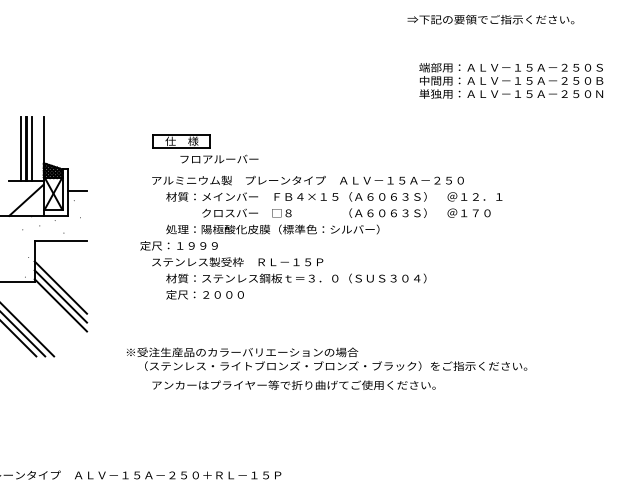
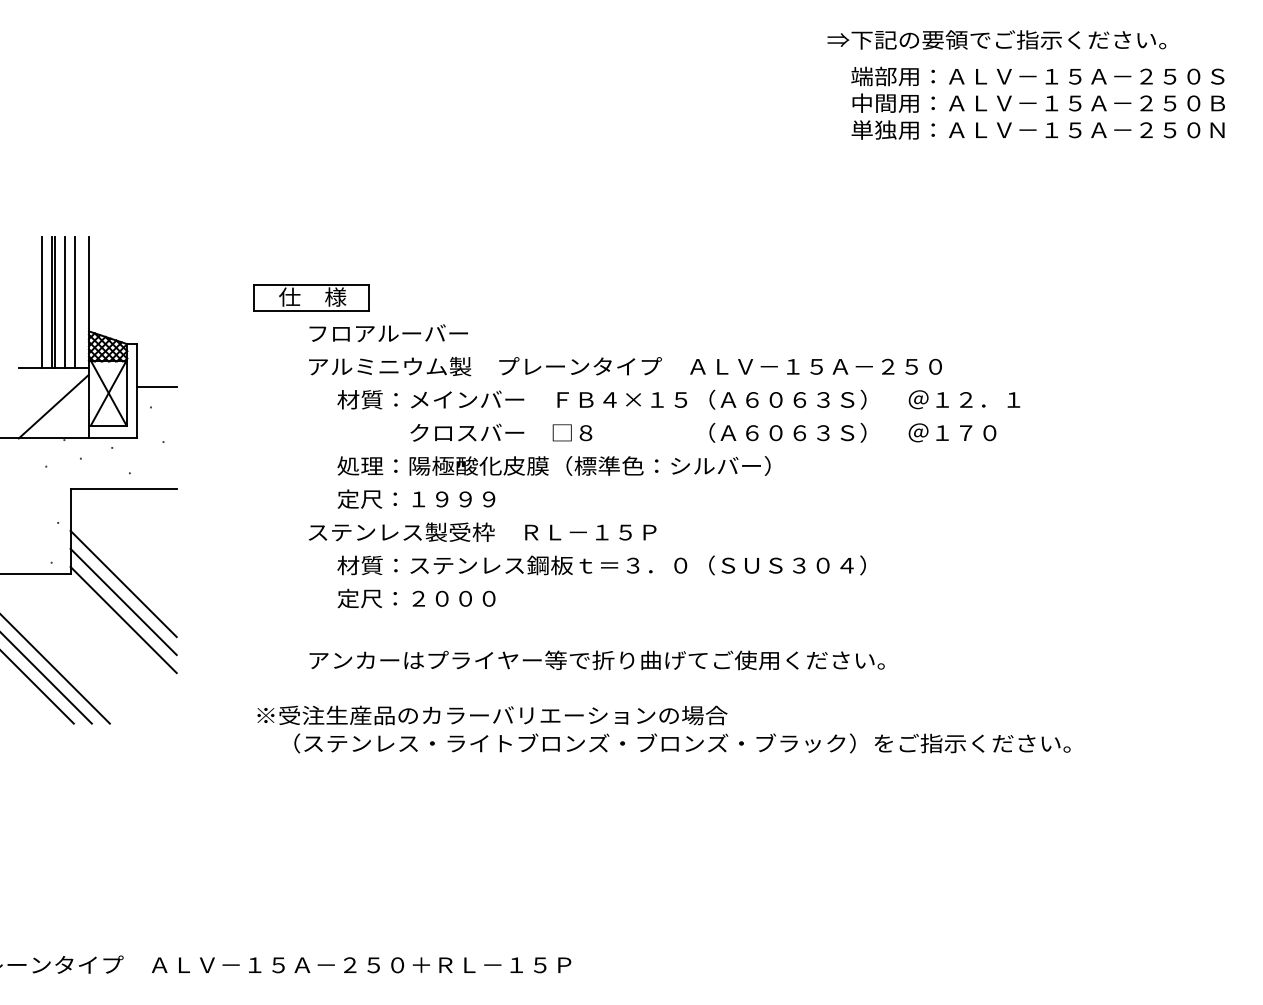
text: (511, 80) -> (1038, 102), moved
line: (36, 148) -> (74, 301), added
part: (205, 148) -> (360, 311), moved
text: (178, 245) -> (415, 498), moved
text: (293, 384) -> (595, 658), moved

